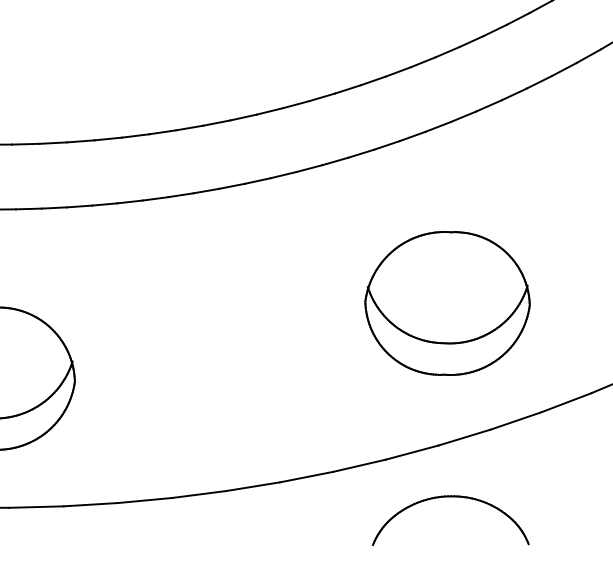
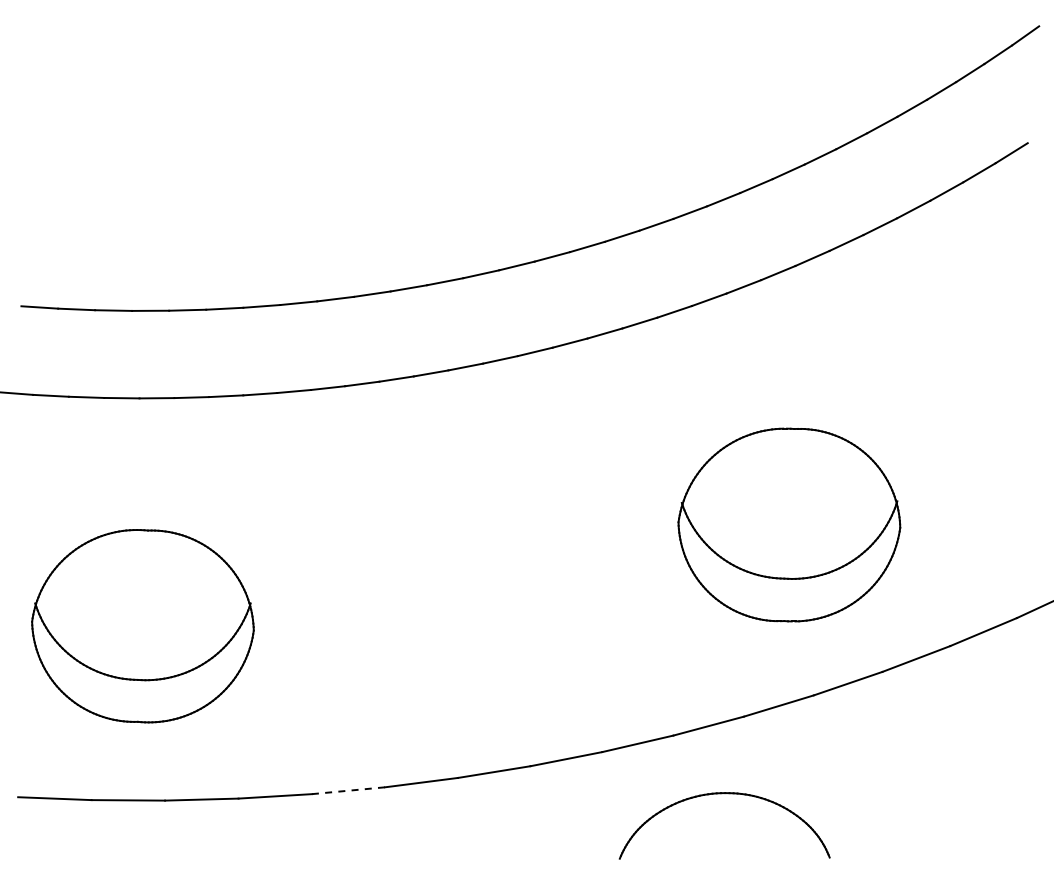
part: (447, 303) -> (789, 524), moved
part: (450, 497) -> (724, 794), moved
line: (145, 500) -> (348, 790), solid -> dashed

